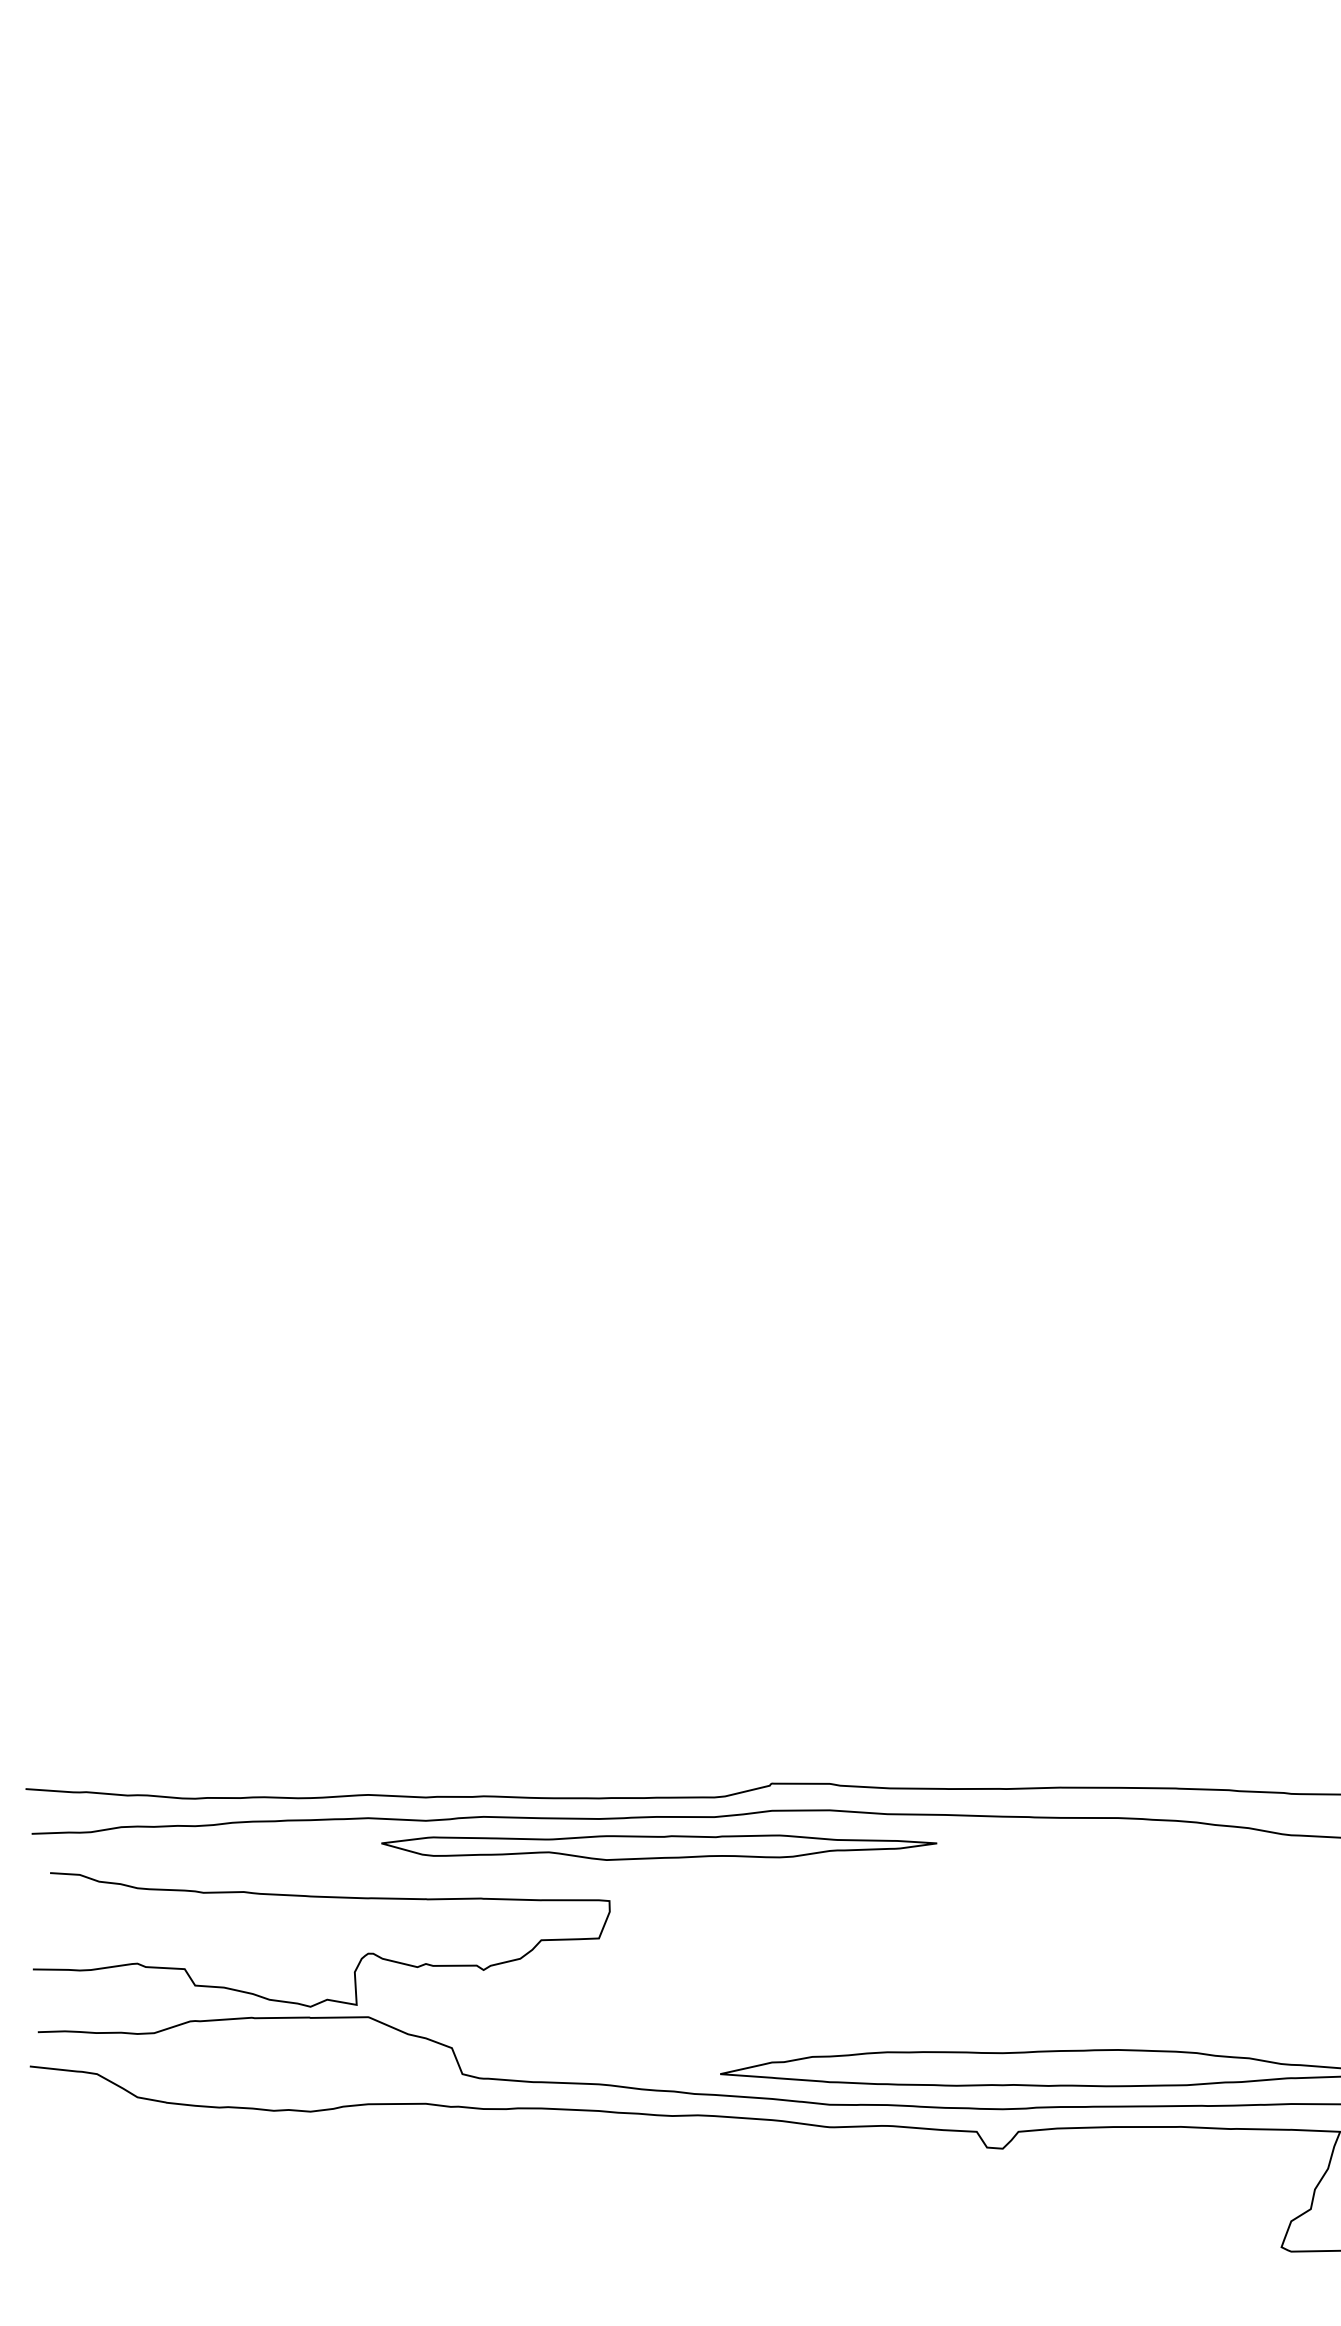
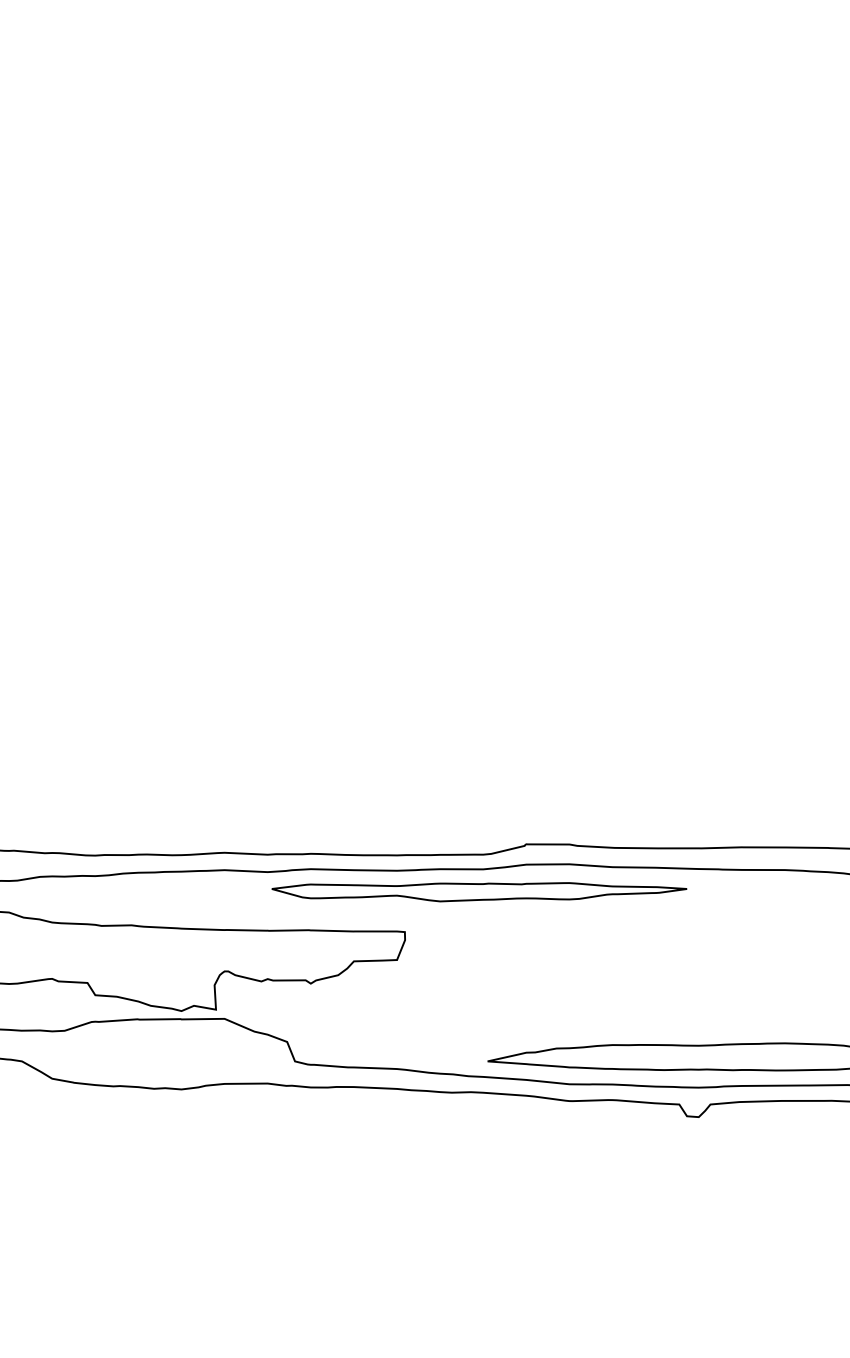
part: (659, 1847) -> (479, 892), moved

